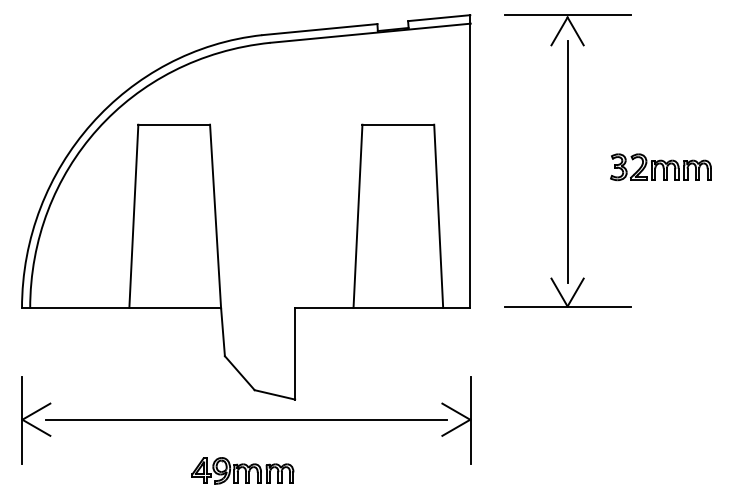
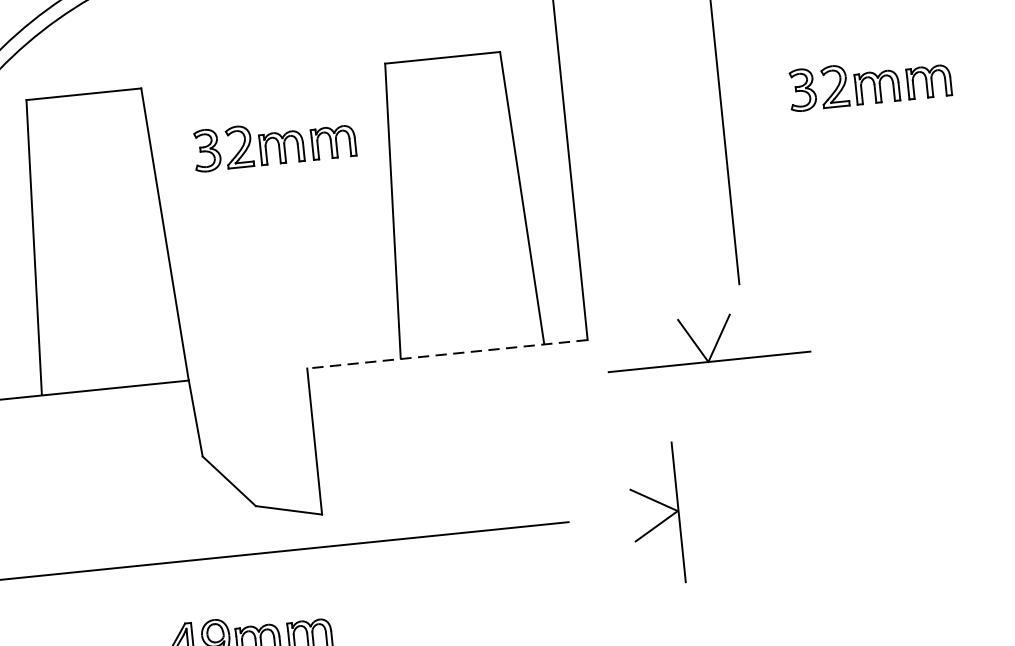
part: (288, 167) -> (273, 144), added
part: (567, 292) -> (706, 339), moved
line: (382, 308) -> (447, 354), solid -> dashed
part: (456, 420) -> (655, 514), moved

